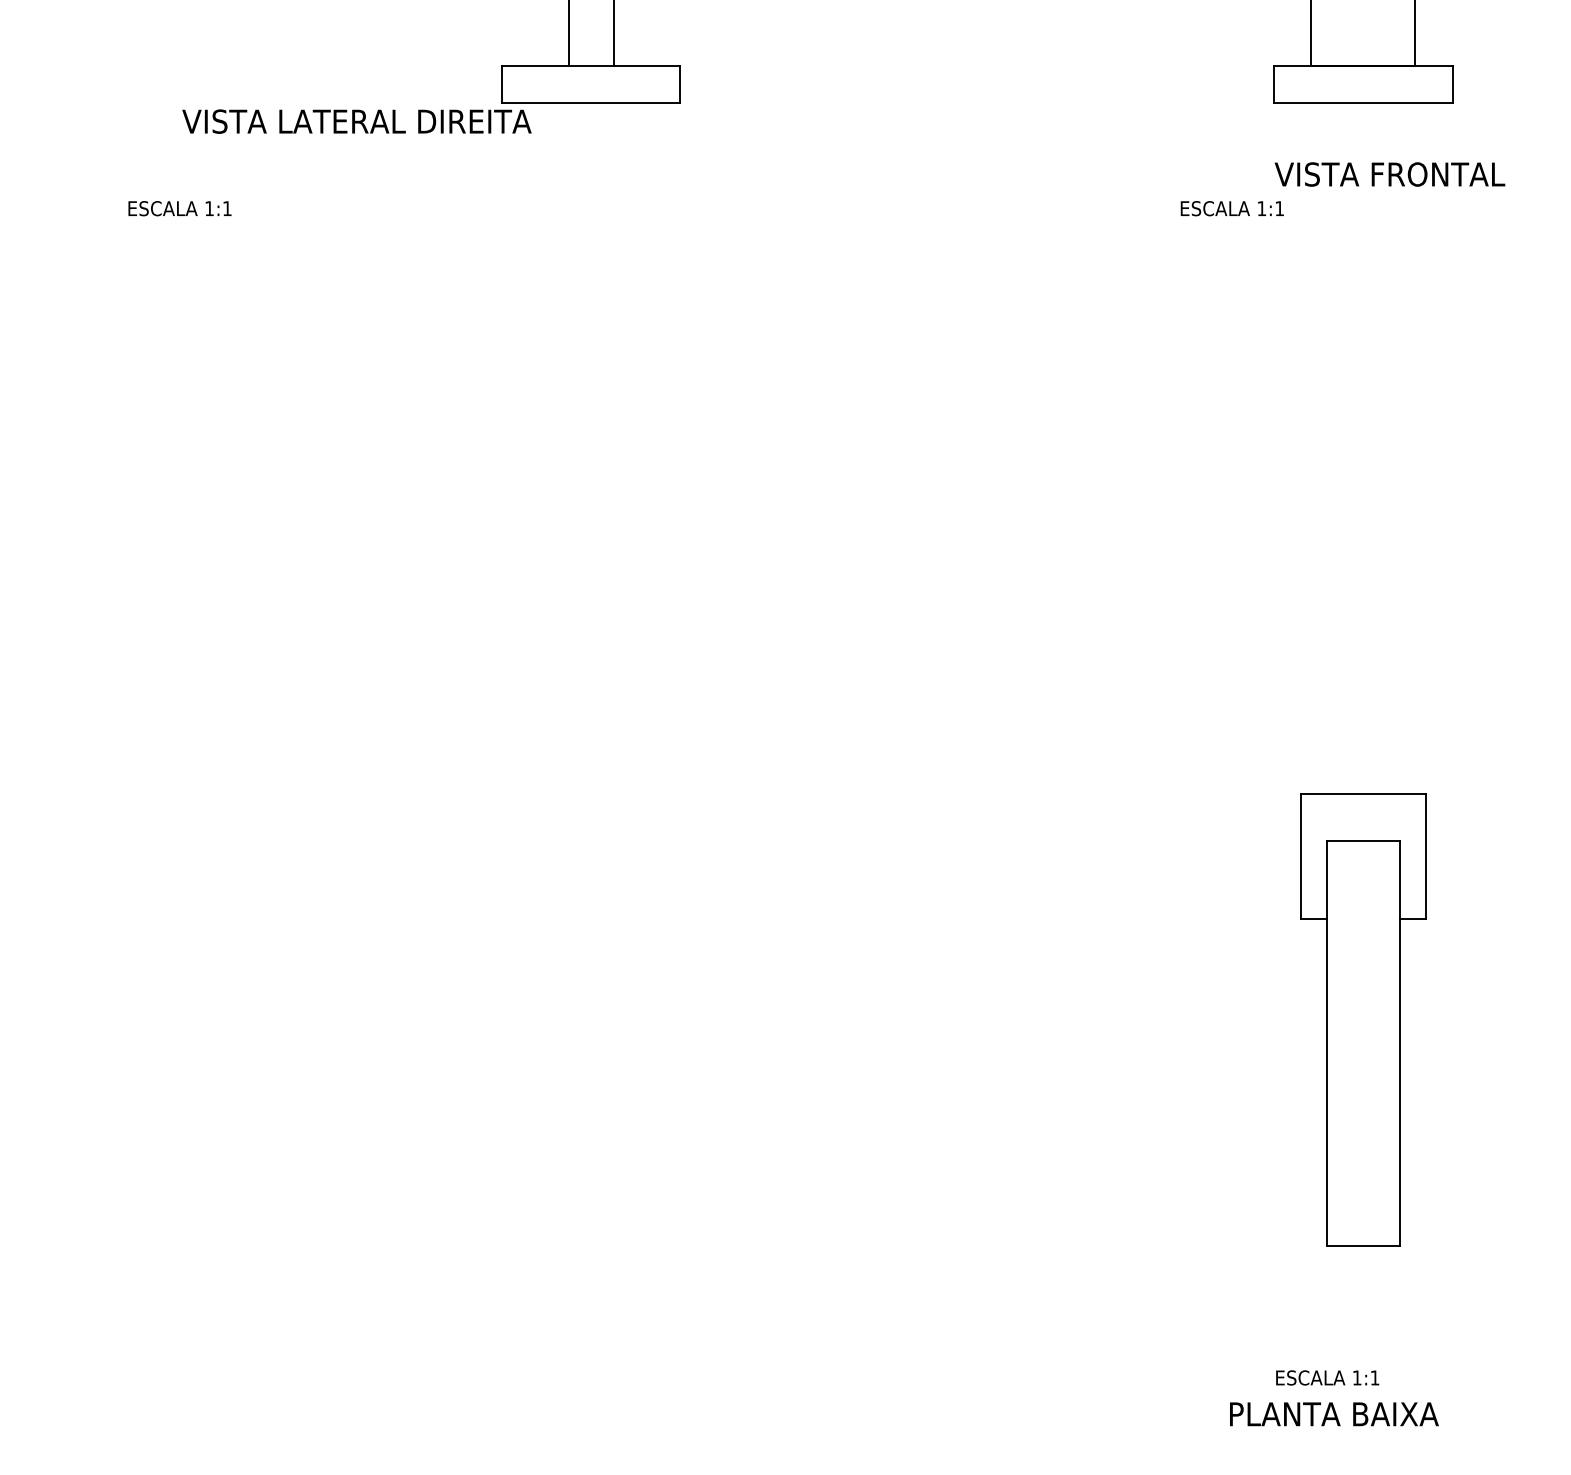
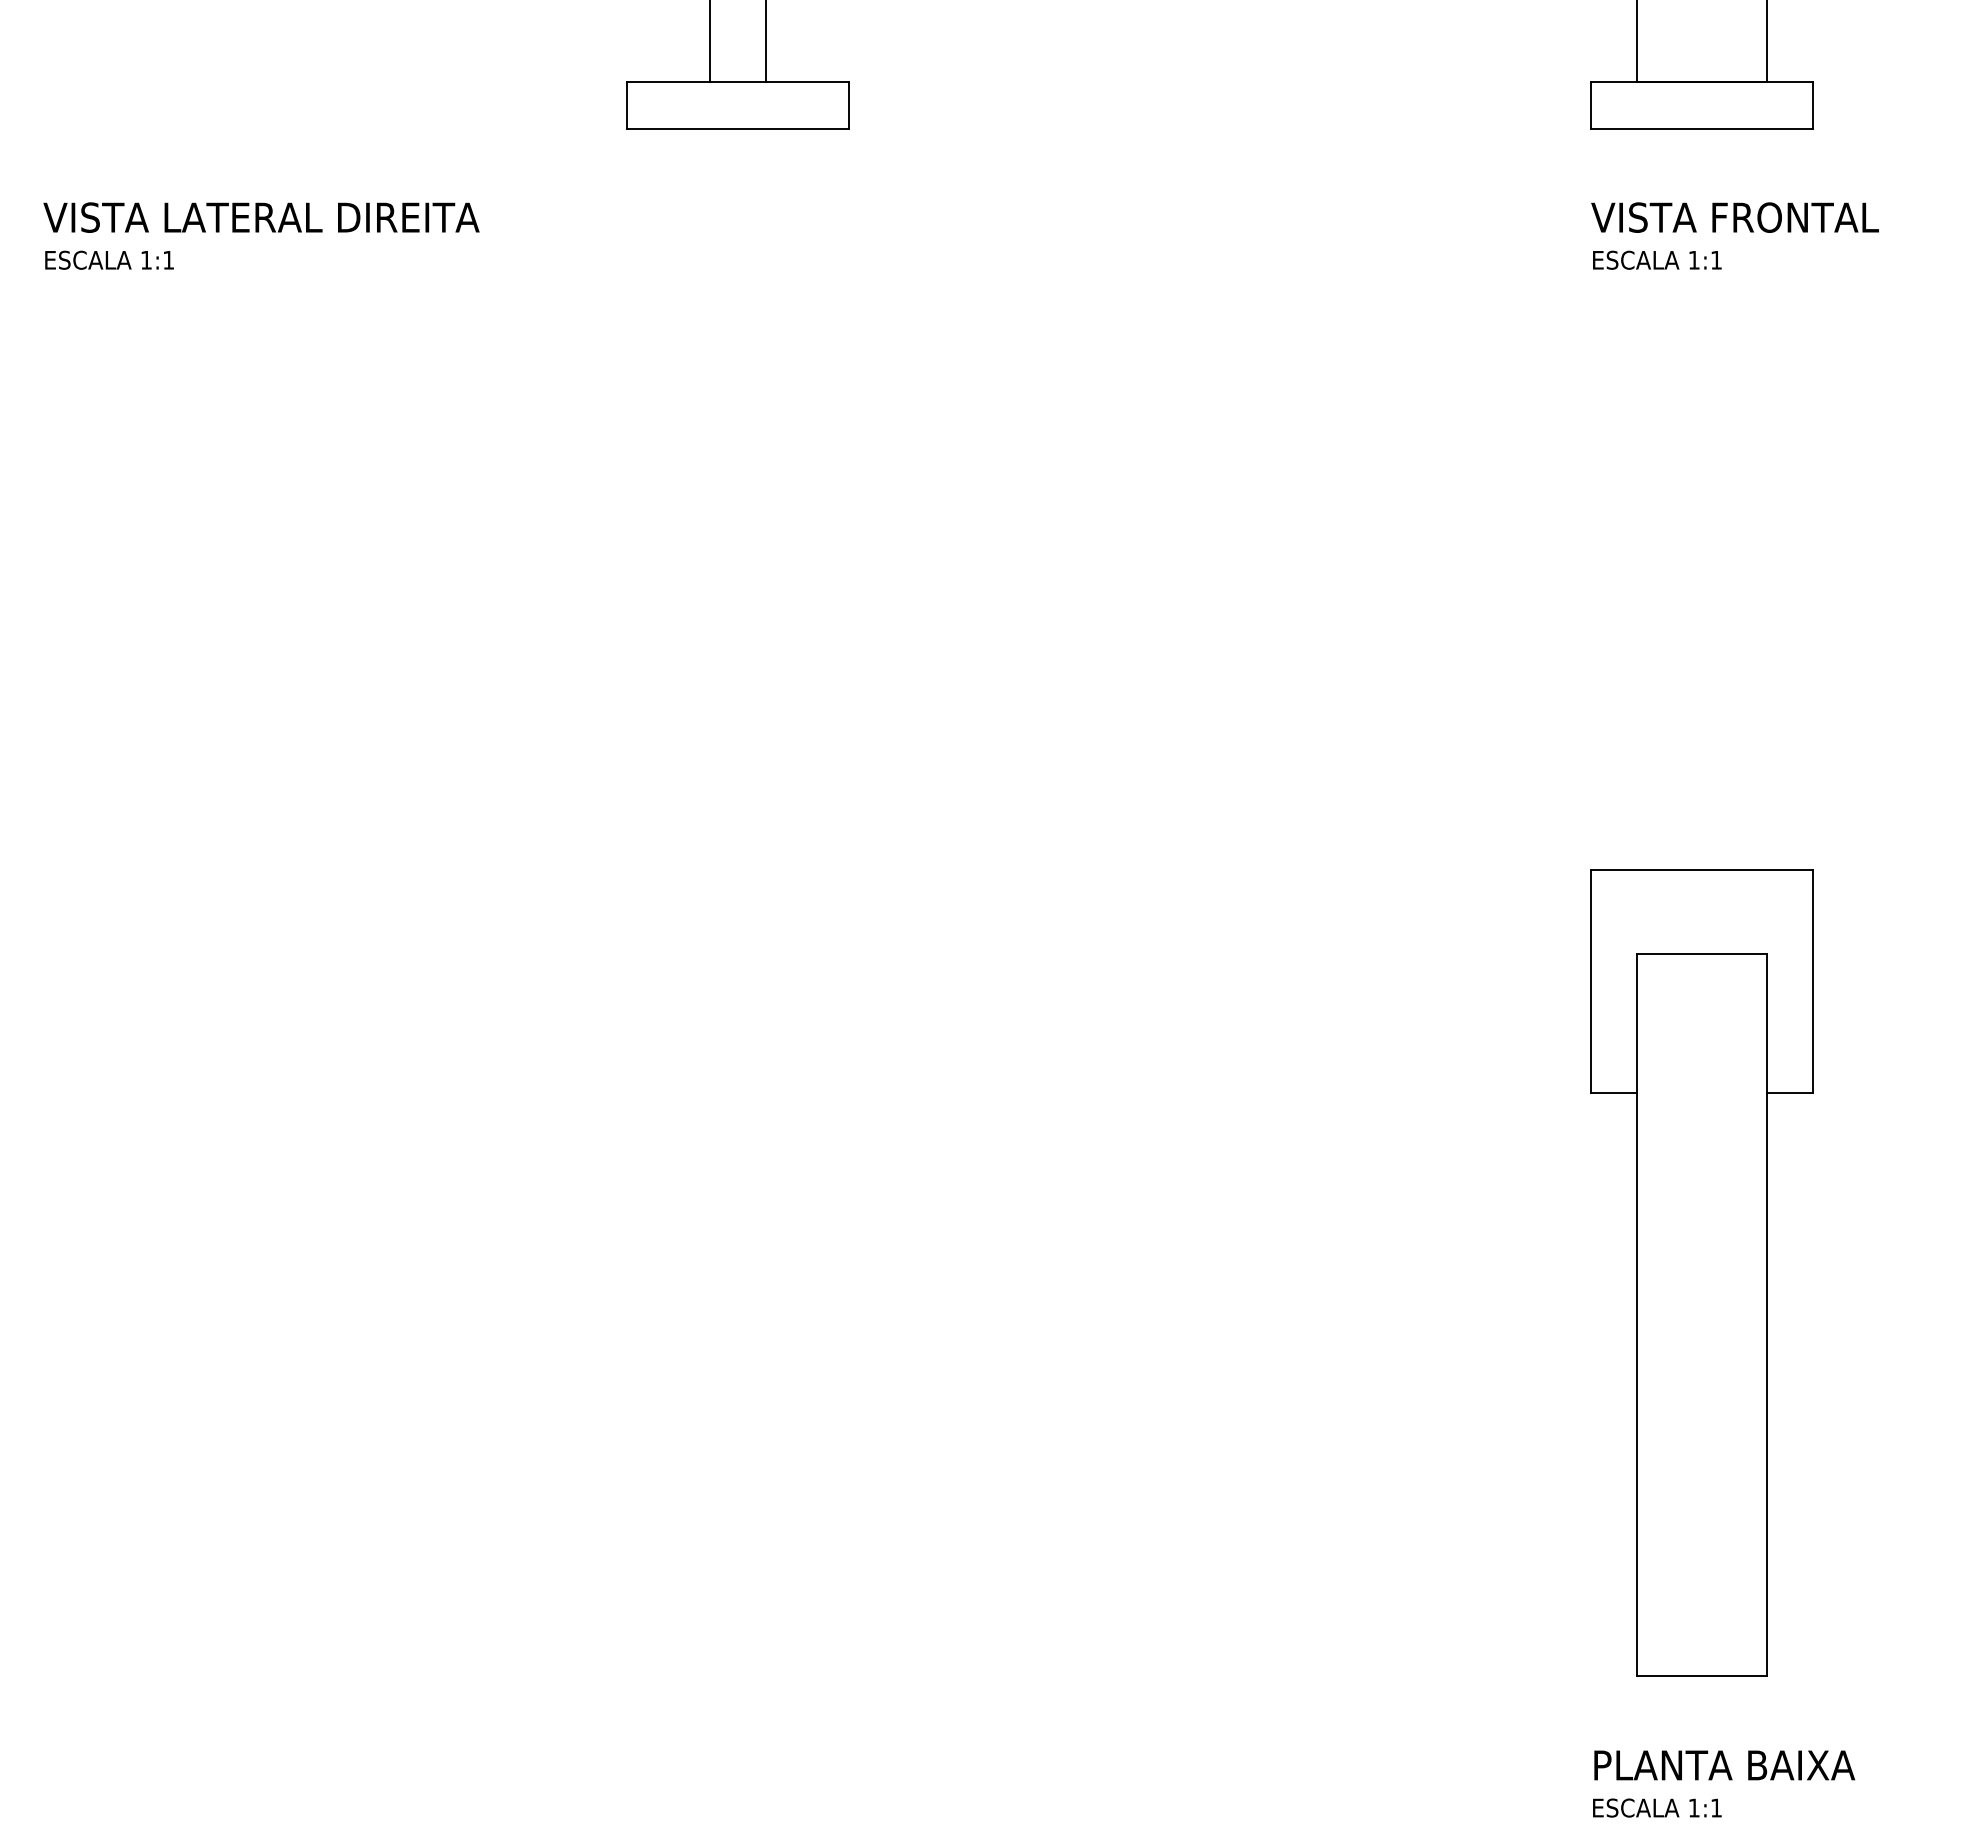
text: (356, 121) -> (261, 217), moved
text: (179, 208) -> (109, 259), moved
text: (1232, 208) -> (1657, 259), moved
part: (1363, 1019) -> (1701, 1272), size x1.43
text: (1327, 1377) -> (1657, 1807), moved
text: (1334, 1414) -> (1724, 1765), moved

